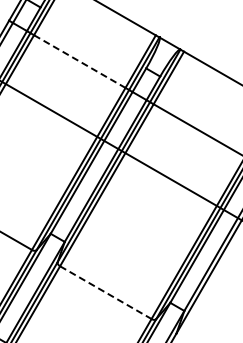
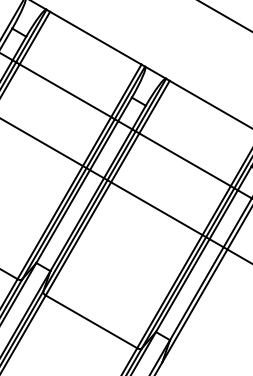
line: (79, 61) -> (65, 90), dashed -> solid
line: (105, 292) -> (91, 321), dashed -> solid

